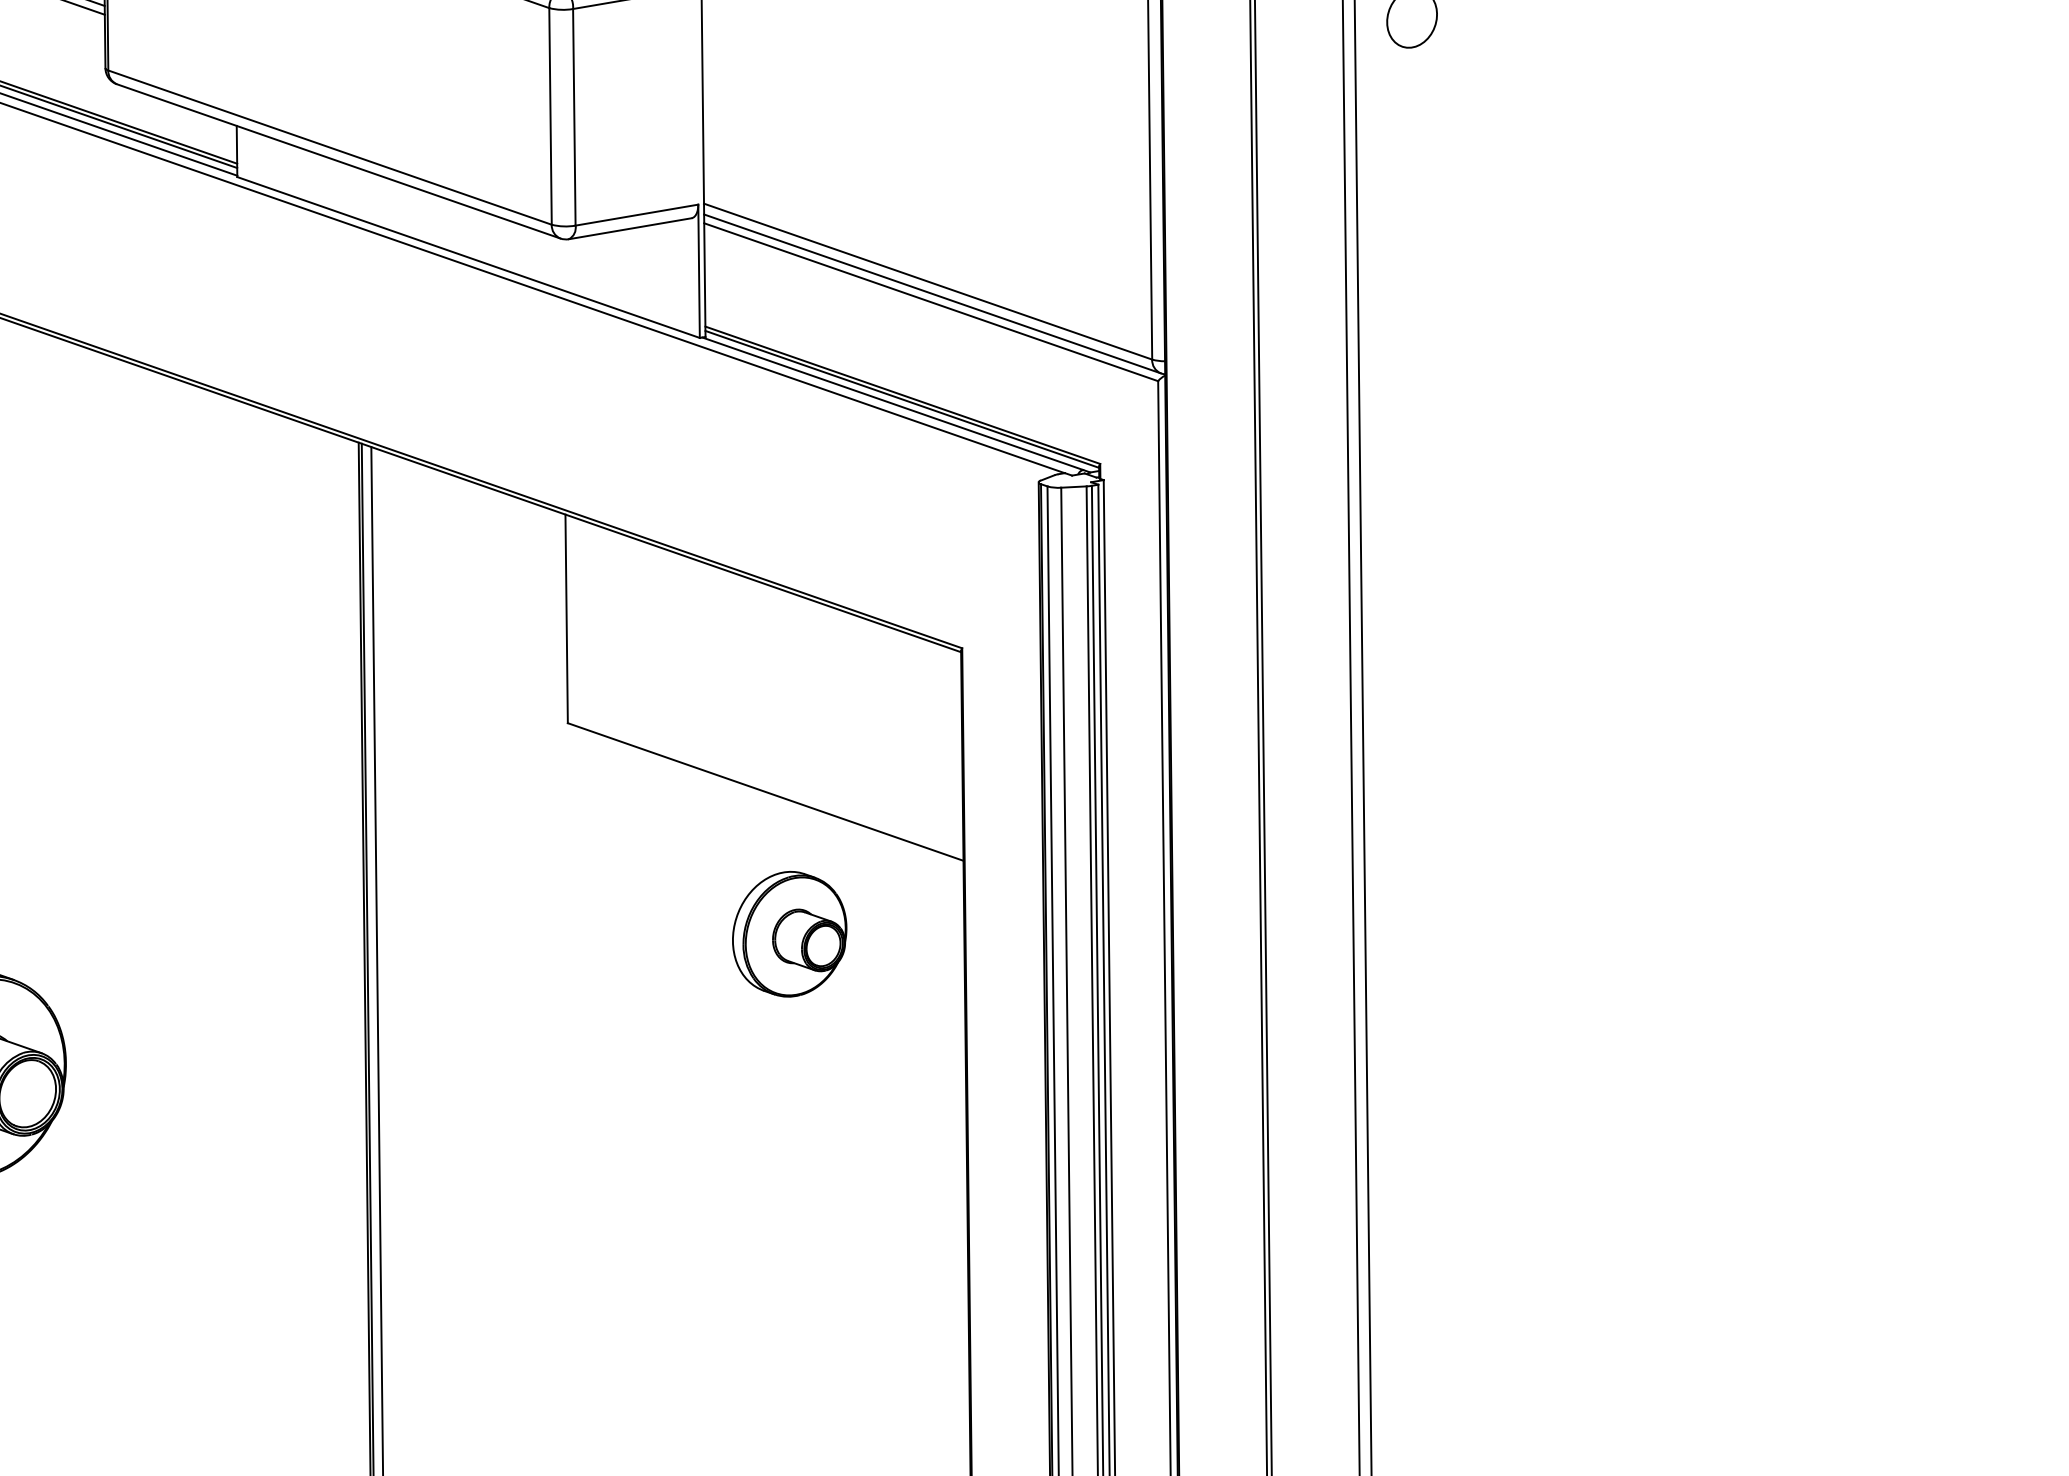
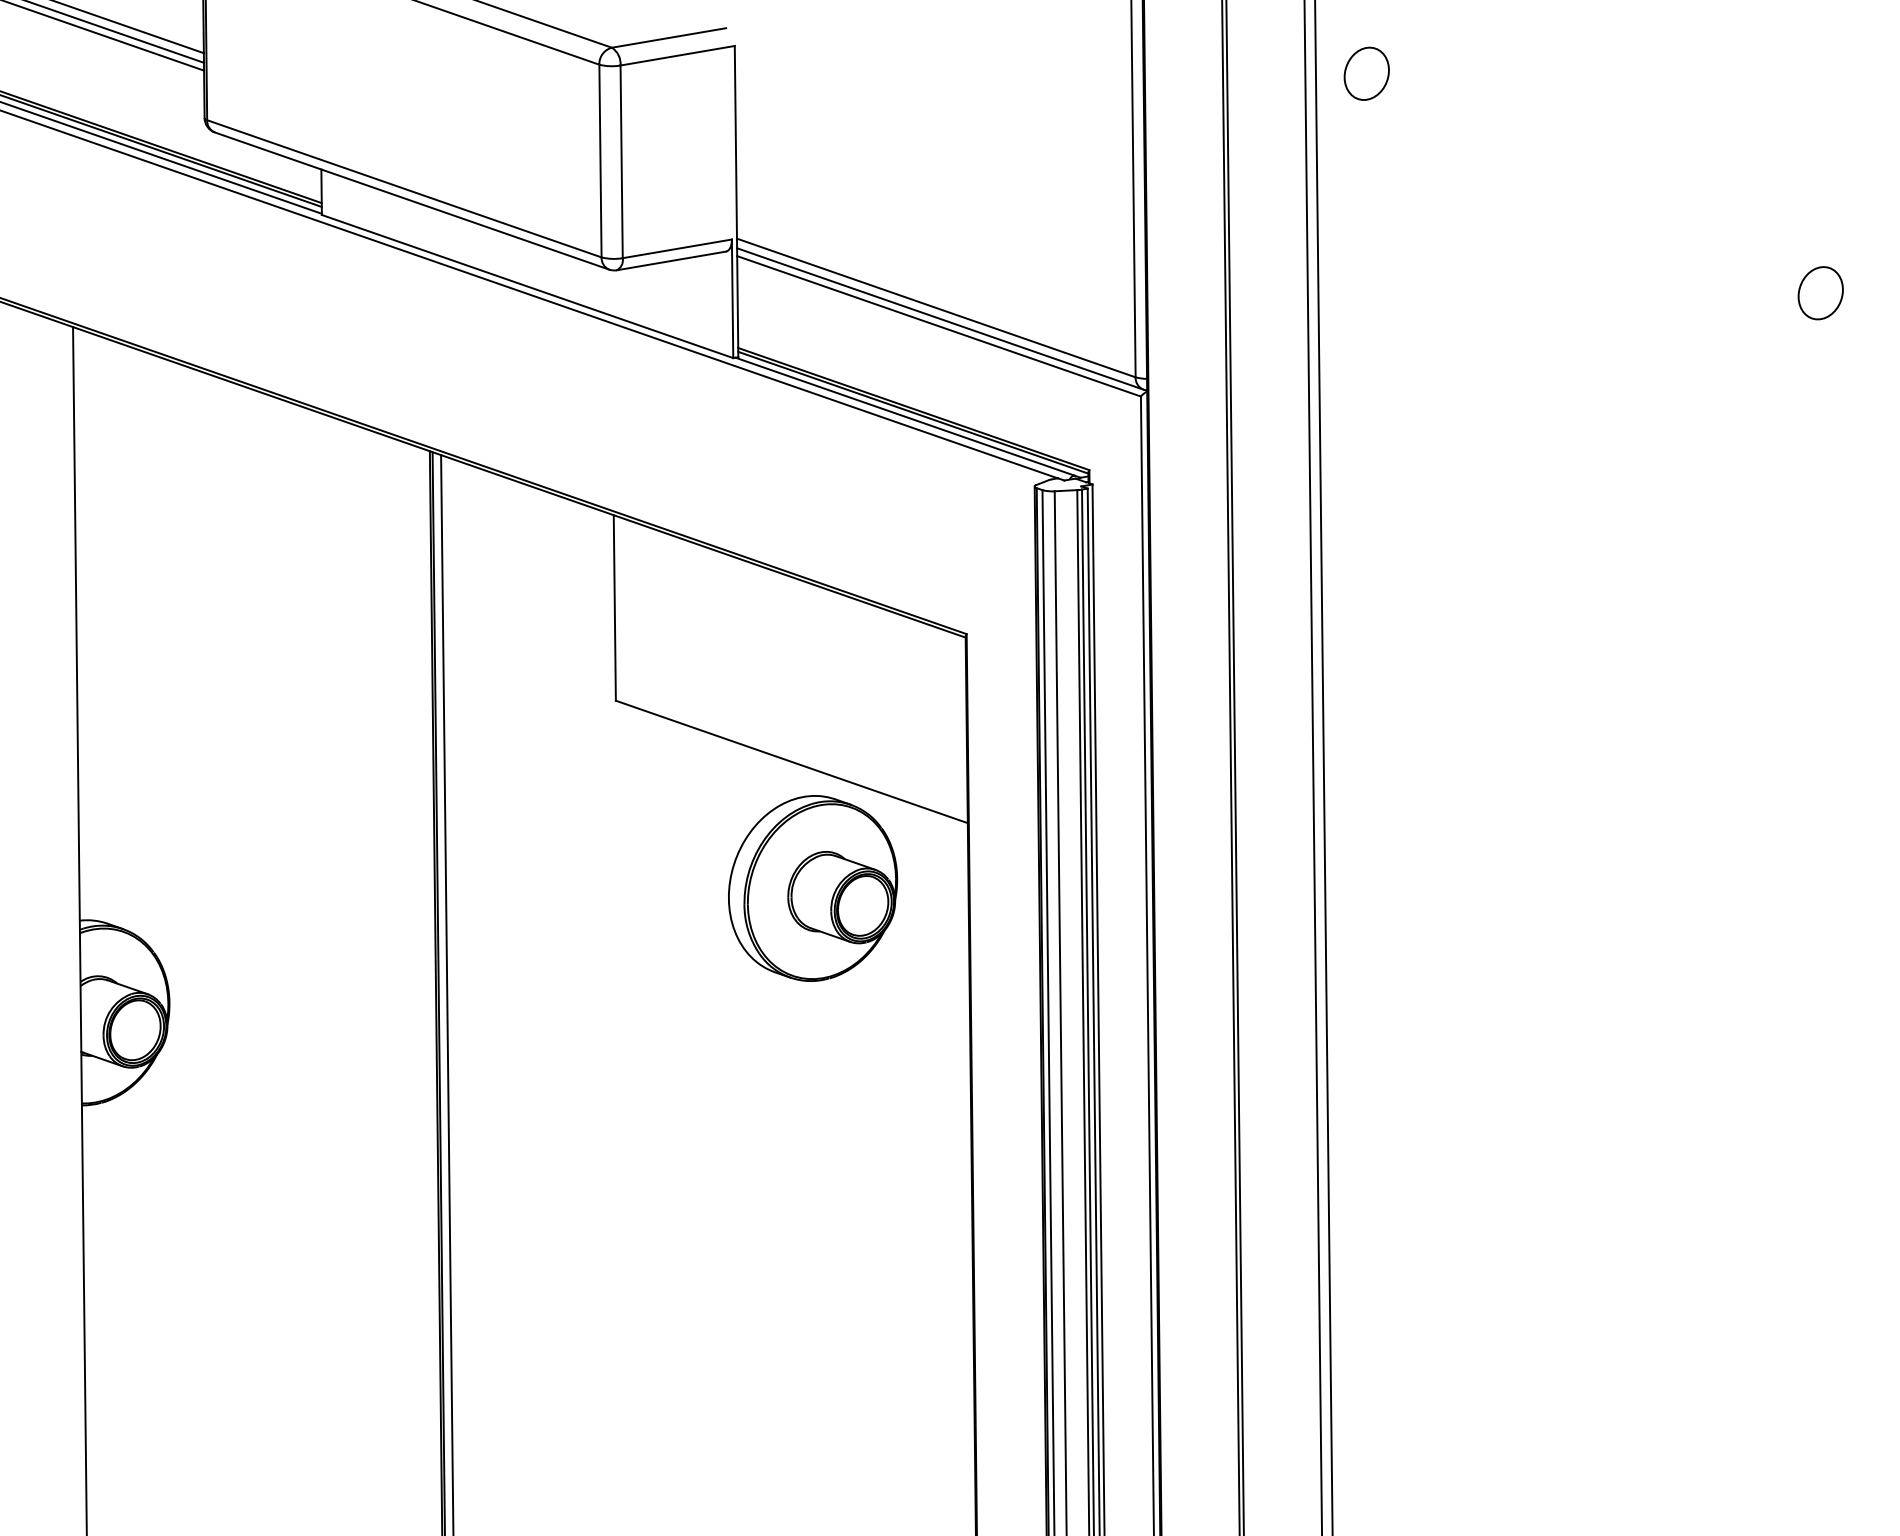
part: (1922, 265) -> (1820, 293), added
part: (790, 934) -> (813, 888), size x1.67

